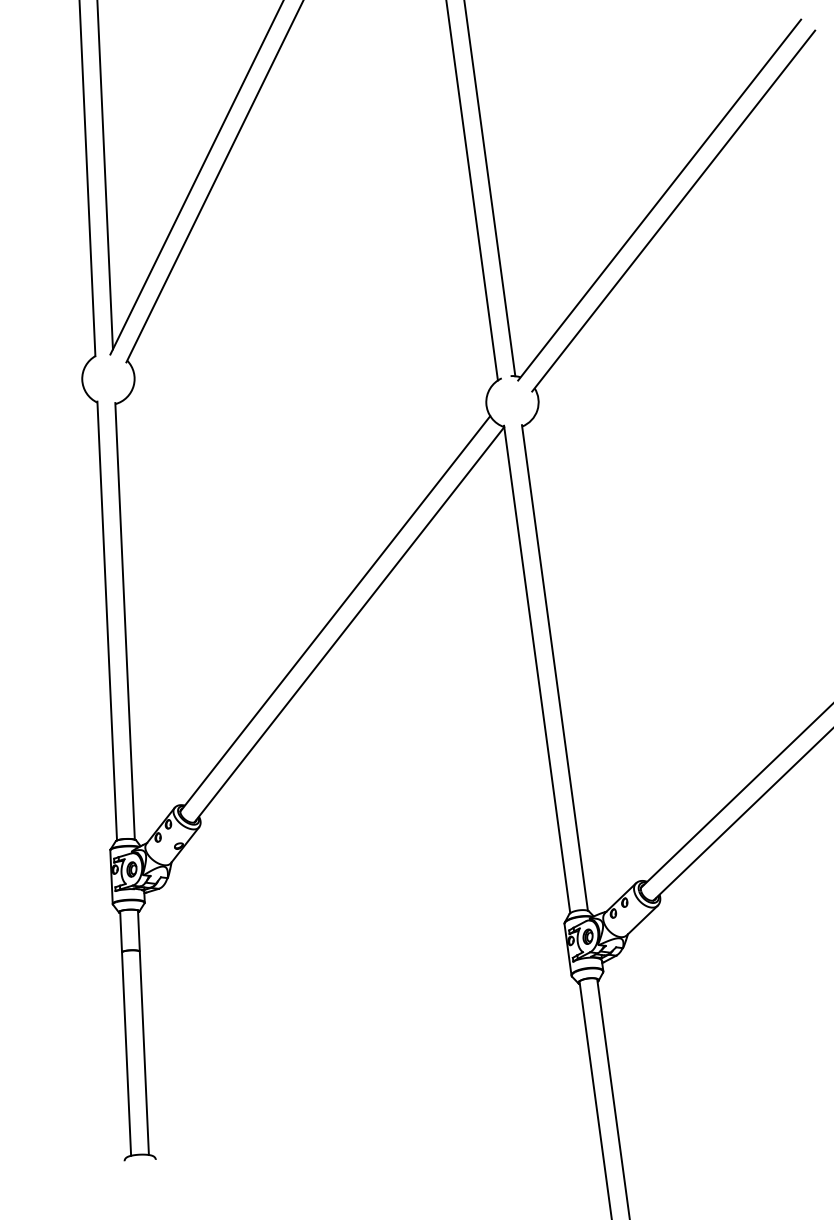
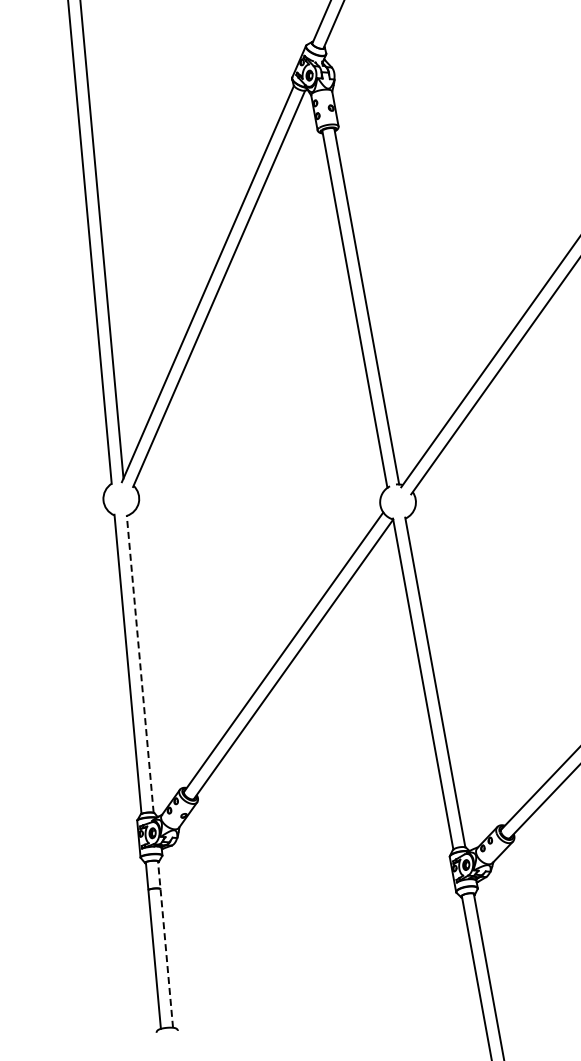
line: (125, 620) -> (140, 663), solid -> dashed
line: (143, 1032) -> (165, 944), solid -> dashed

